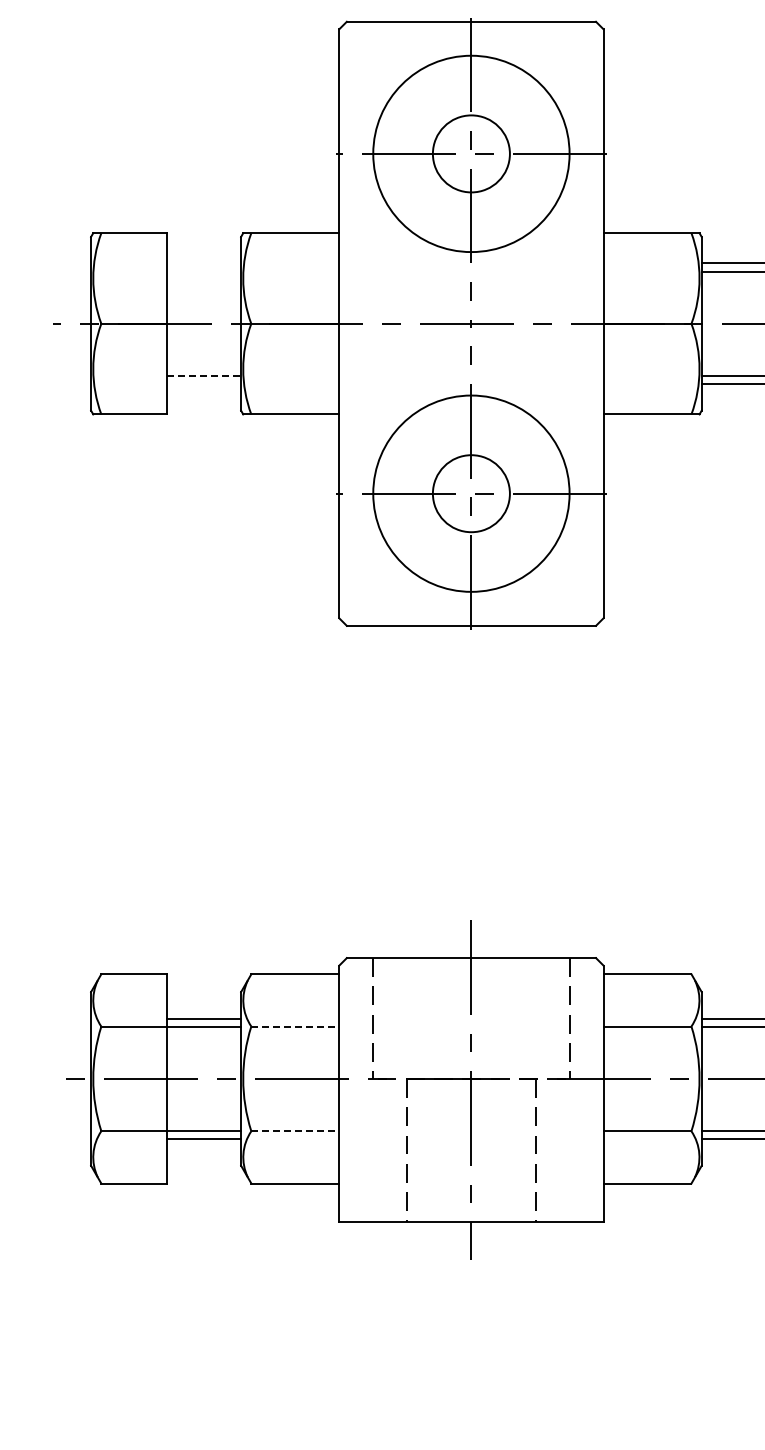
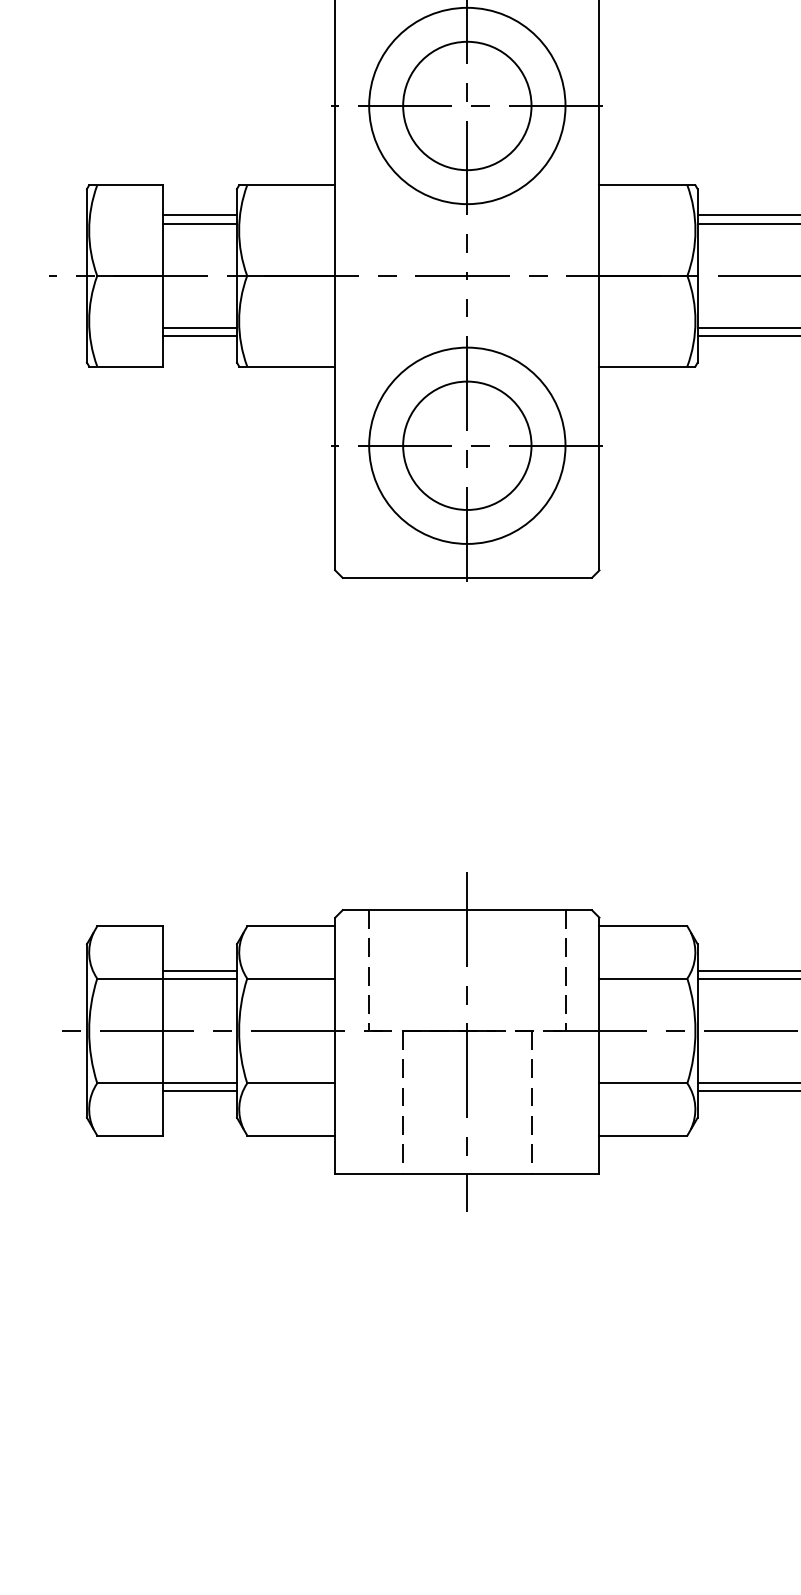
circle: (471, 153) -> (467, 105), size x1.67
line: (203, 263) -> (199, 215), added
line: (203, 271) -> (199, 223), added
line: (204, 376) -> (200, 328), dashed -> solid
line: (203, 384) -> (199, 336), added
circle: (471, 493) -> (467, 445), size x1.67
line: (295, 1026) -> (291, 978), dashed -> solid
line: (295, 1131) -> (291, 1083), dashed -> solid

